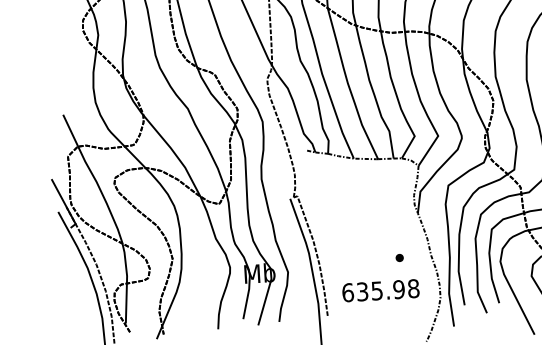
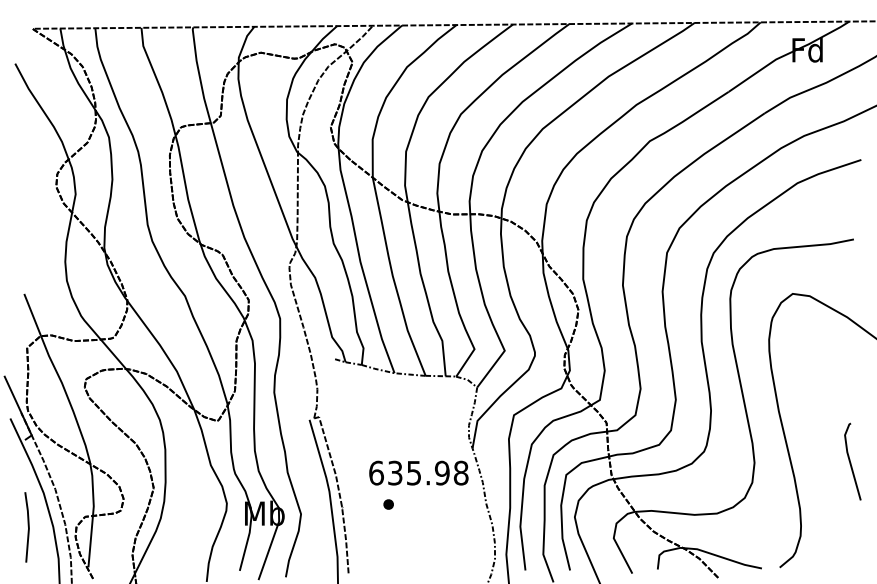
part: (399, 257) -> (388, 504), moved
text: (380, 290) -> (418, 472), moved
line: (76, 294) -> (27, 526), added

